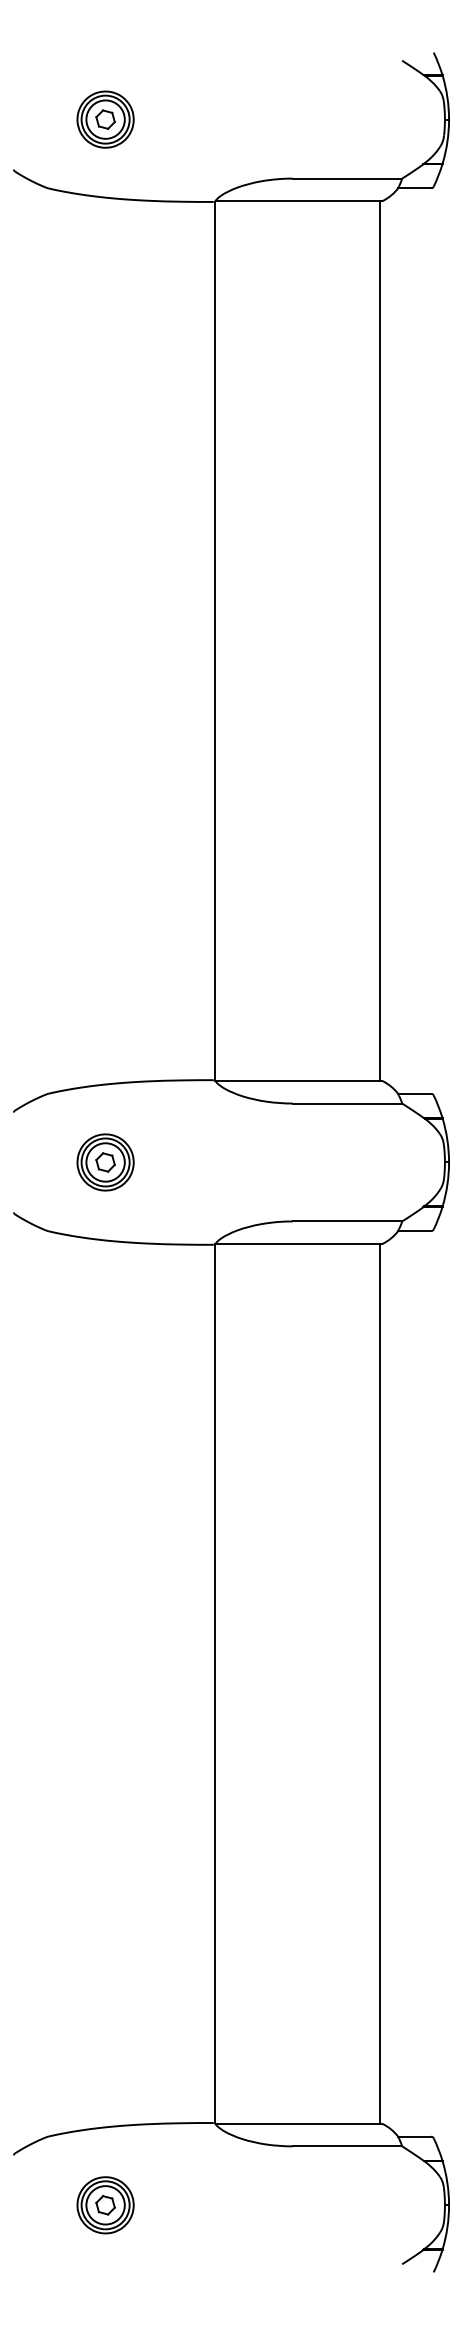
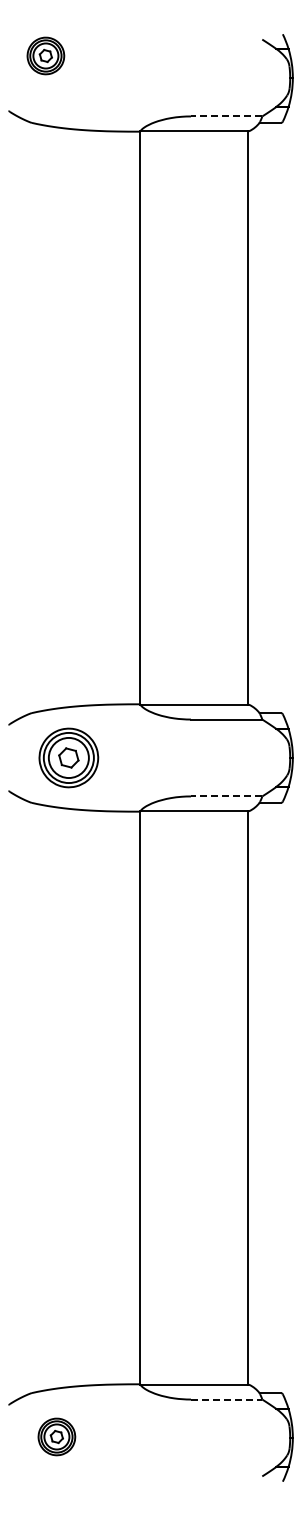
part: (104, 118) -> (45, 55), moved
line: (347, 178) -> (226, 116), solid -> dashed
part: (104, 1161) -> (68, 757), size x1.6
line: (347, 1221) -> (226, 796), solid -> dashed
line: (347, 2146) -> (226, 1399), solid -> dashed
part: (104, 2204) -> (56, 1436), moved

